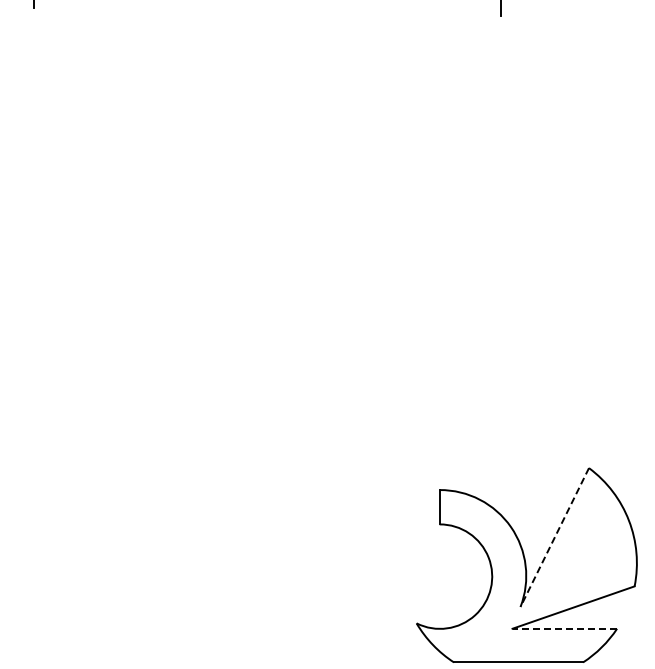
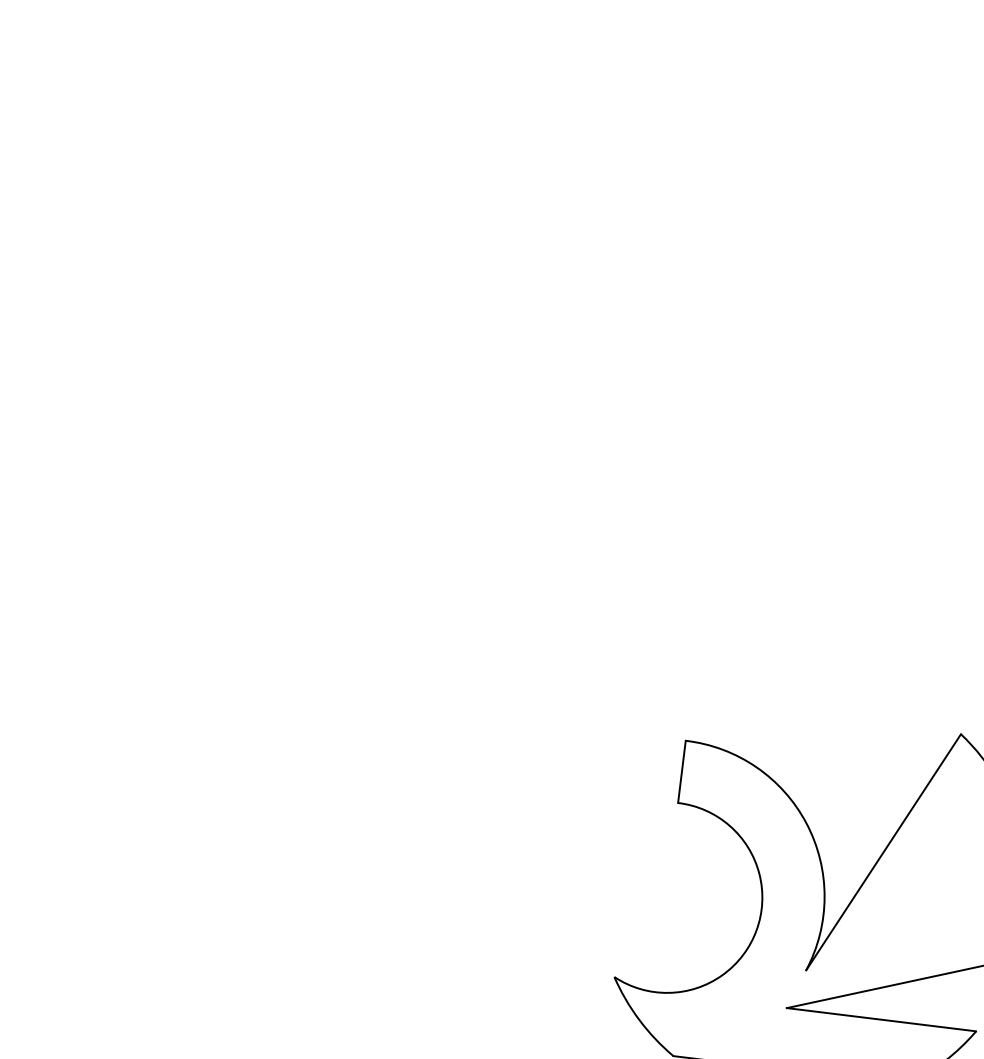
line: (554, 537) -> (883, 852), dashed -> solid
line: (564, 628) -> (880, 1019), dashed -> solid

